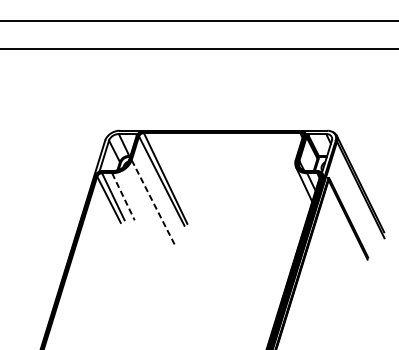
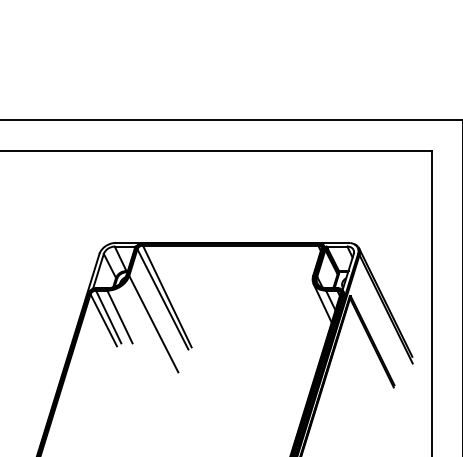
line: (123, 197) -> (120, 317), dashed -> solid
line: (154, 203) -> (154, 324), dashed -> solid

